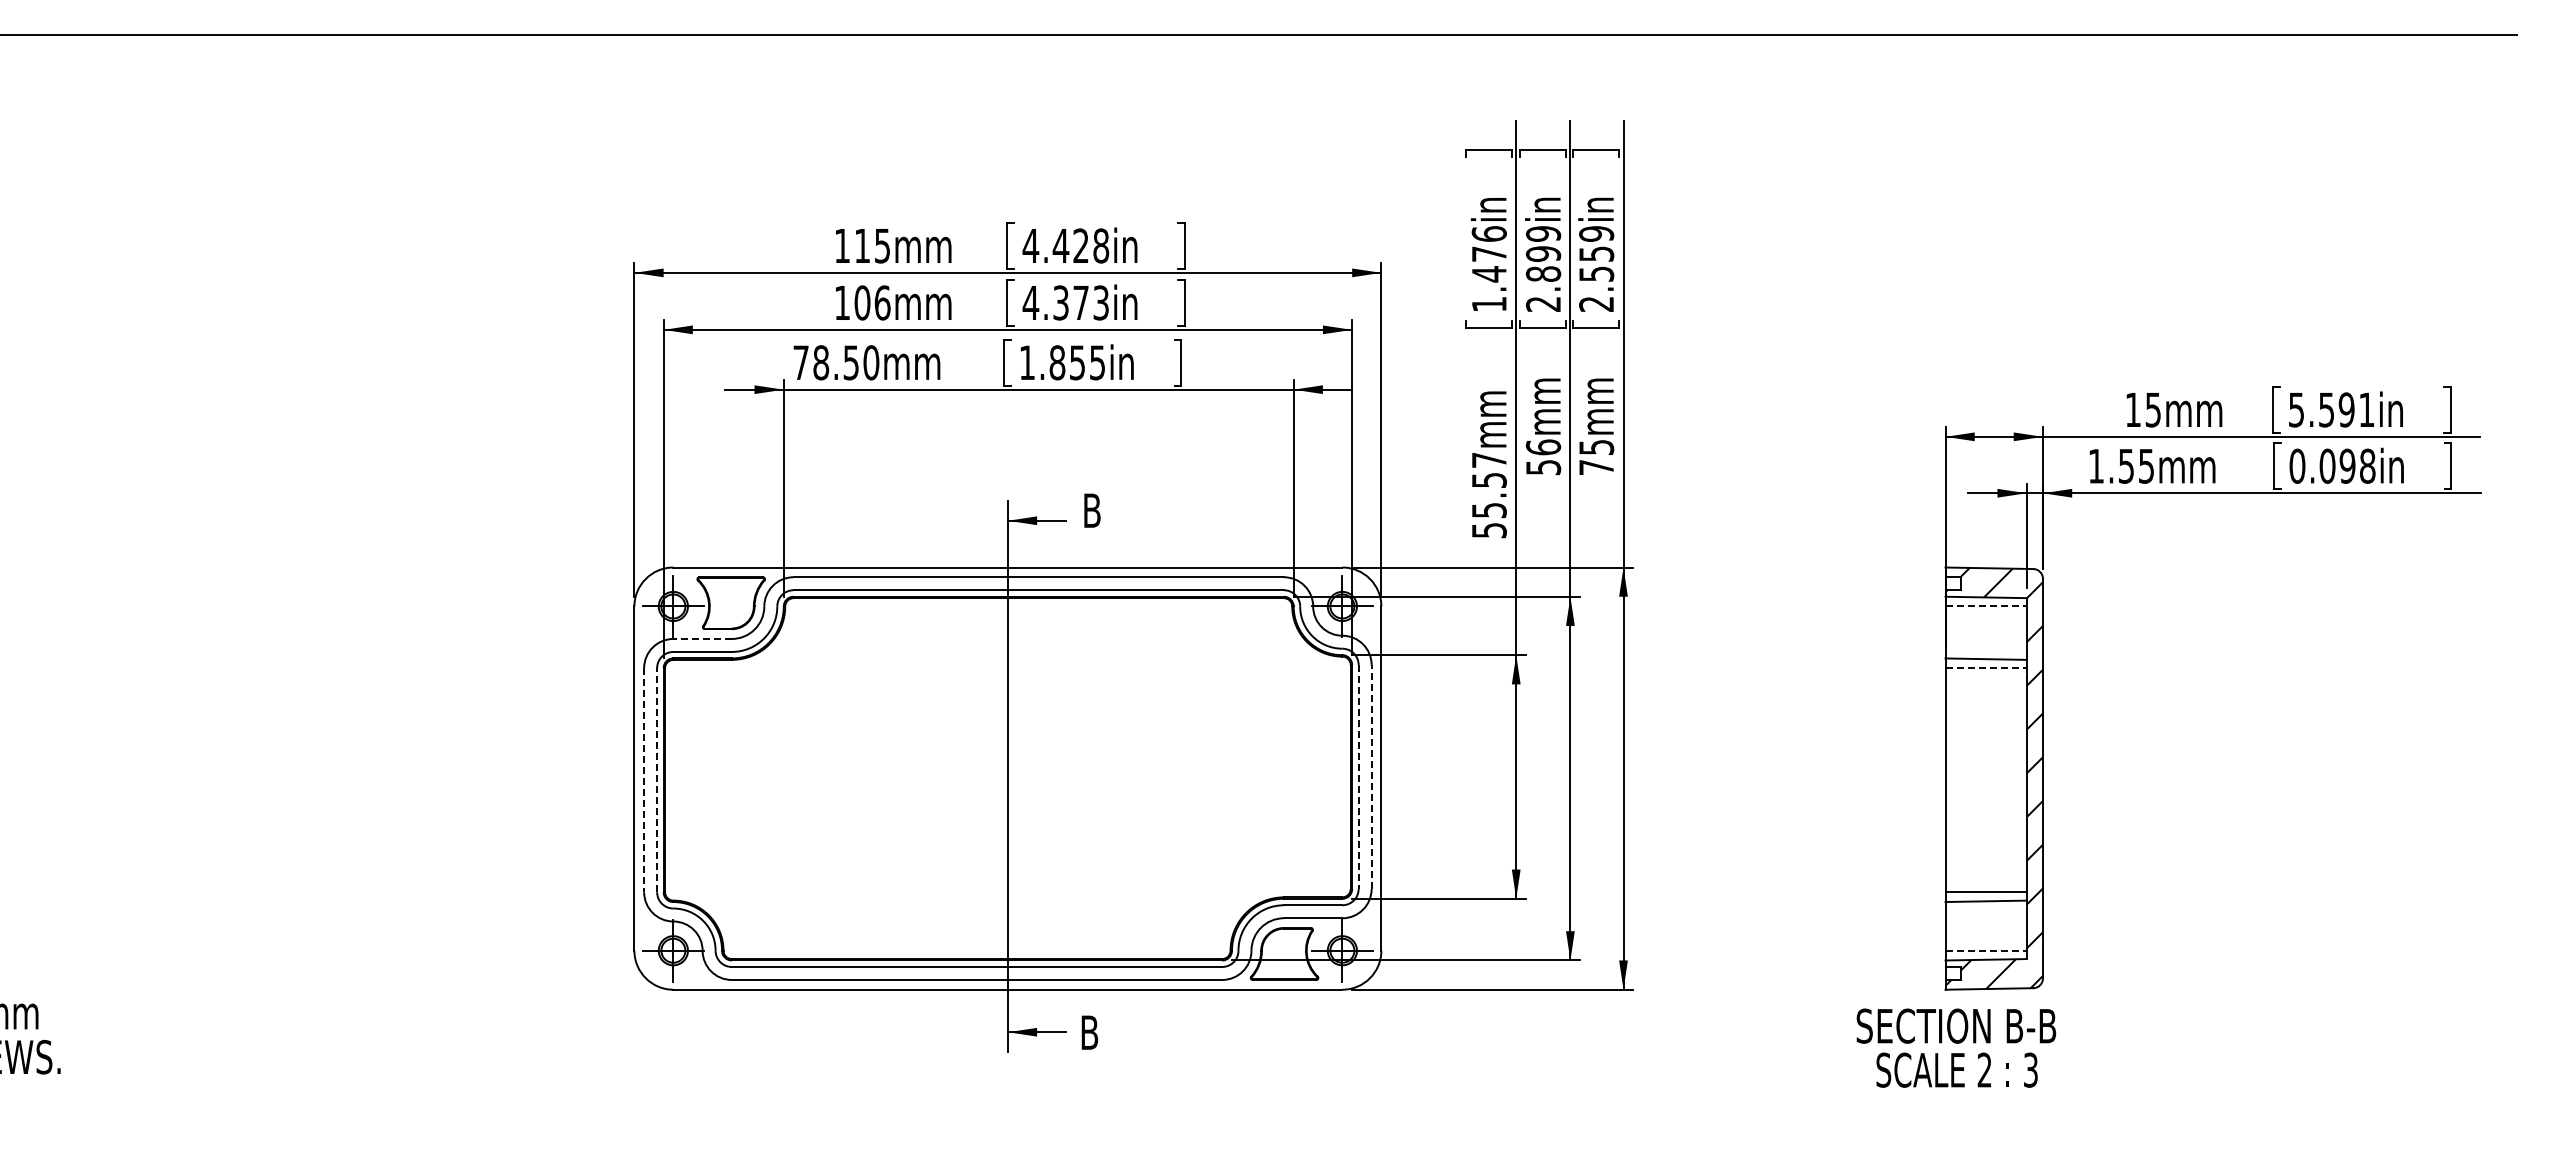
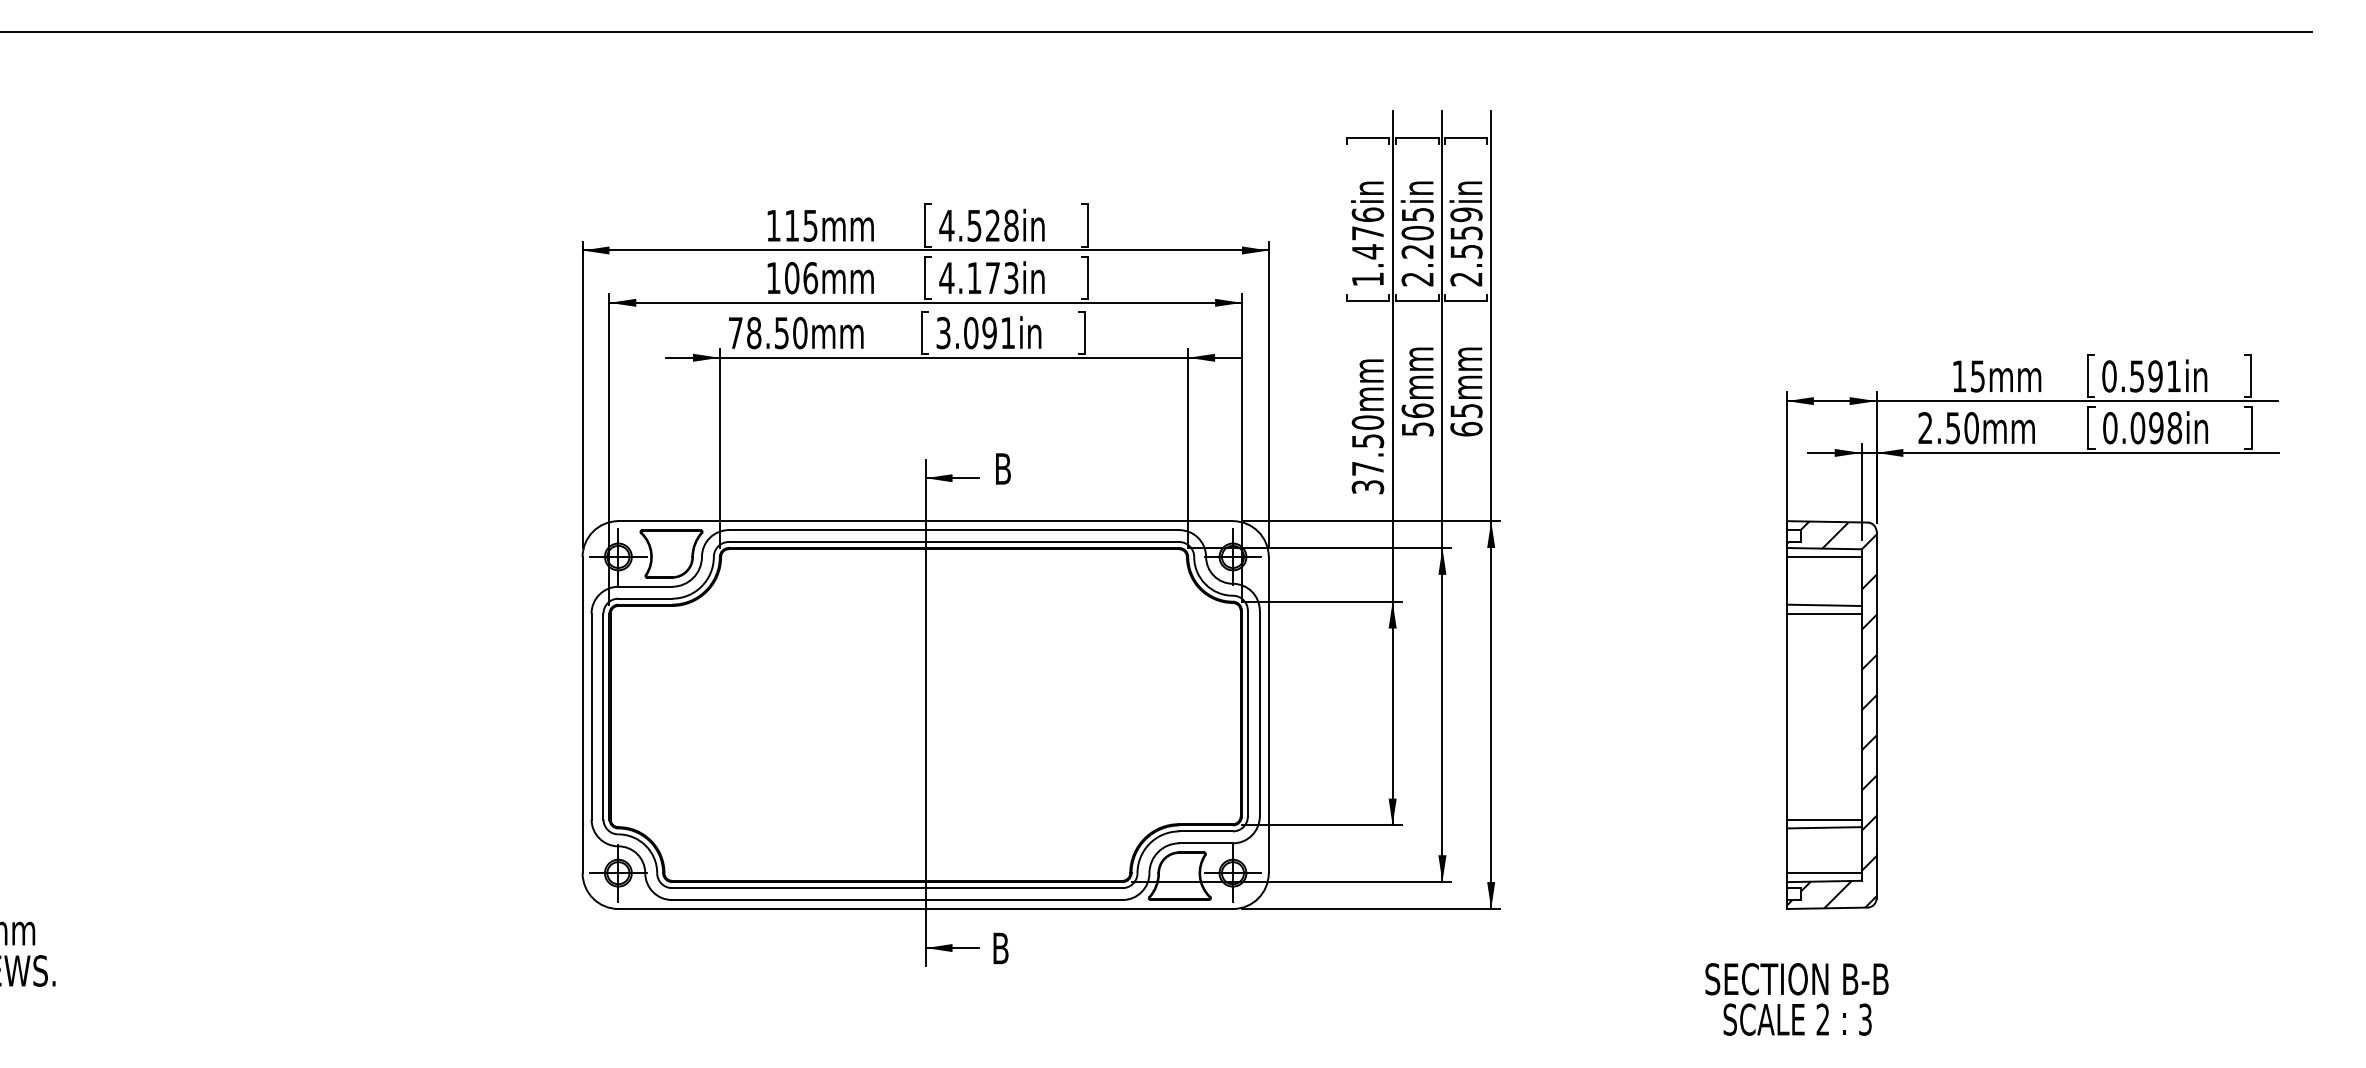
text: (1060, 246) -> (974, 226), 4.428in -> 4.528in
text: (1543, 253) -> (1417, 232), 2.899in -> 2.205in
text: (1060, 302) -> (974, 277), 4.373in -> 4.173in
text: (1061, 362) -> (974, 332), 1.855in -> 3.091in
text: (2296, 409) -> (2109, 376), 5.591in -> 0.591in
text: (2121, 465) -> (1948, 427), 1.55mm -> 2.50mm
text: (1596, 467) -> (1466, 429), 75mm -> 65mm
text: (1488, 494) -> (1367, 454), 55.57mm -> 37.50mm
line: (1986, 606) -> (1824, 556), dashed -> solid
line: (702, 638) -> (645, 586), dashed -> solid
line: (1986, 668) -> (1824, 613), dashed -> solid
line: (1371, 776) -> (1259, 713), dashed -> solid
line: (1358, 777) -> (1247, 714), dashed -> solid
line: (657, 779) -> (603, 715), dashed -> solid
line: (644, 780) -> (591, 716), dashed -> solid
line: (1986, 950) -> (1824, 872), dashed -> solid
text: (1956, 1047) -> (1797, 998), moved

